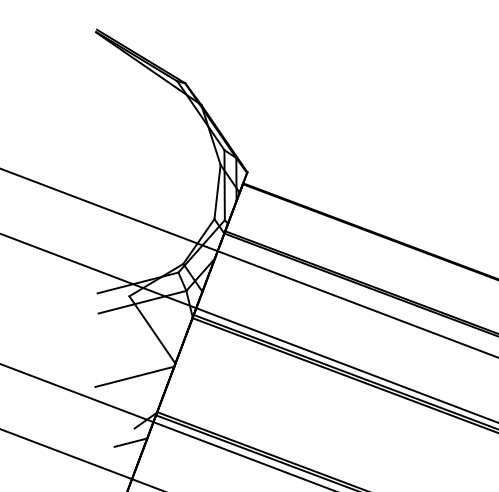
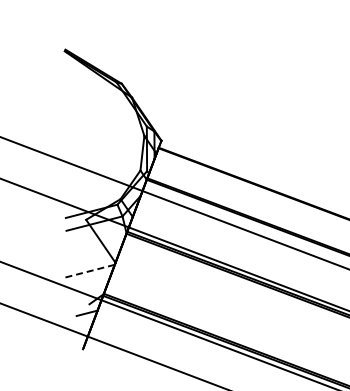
line: (134, 377) -> (89, 271), solid -> dashed

